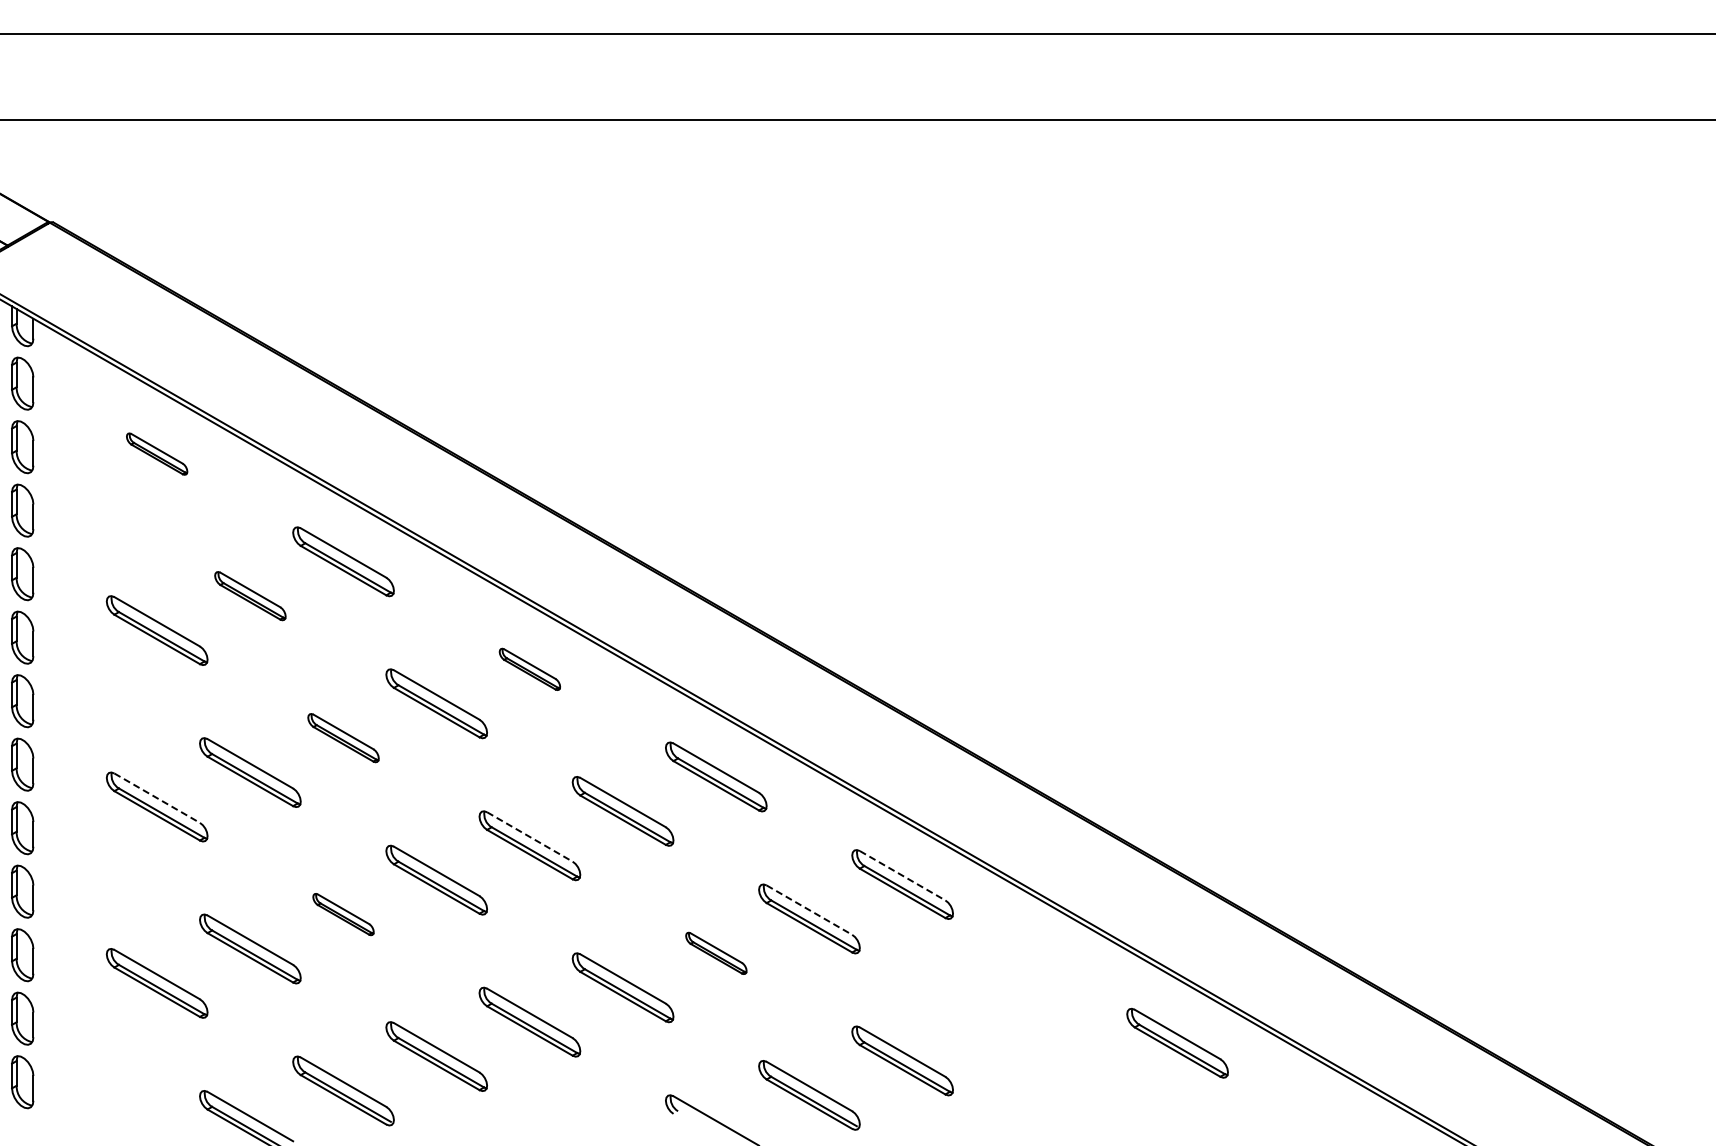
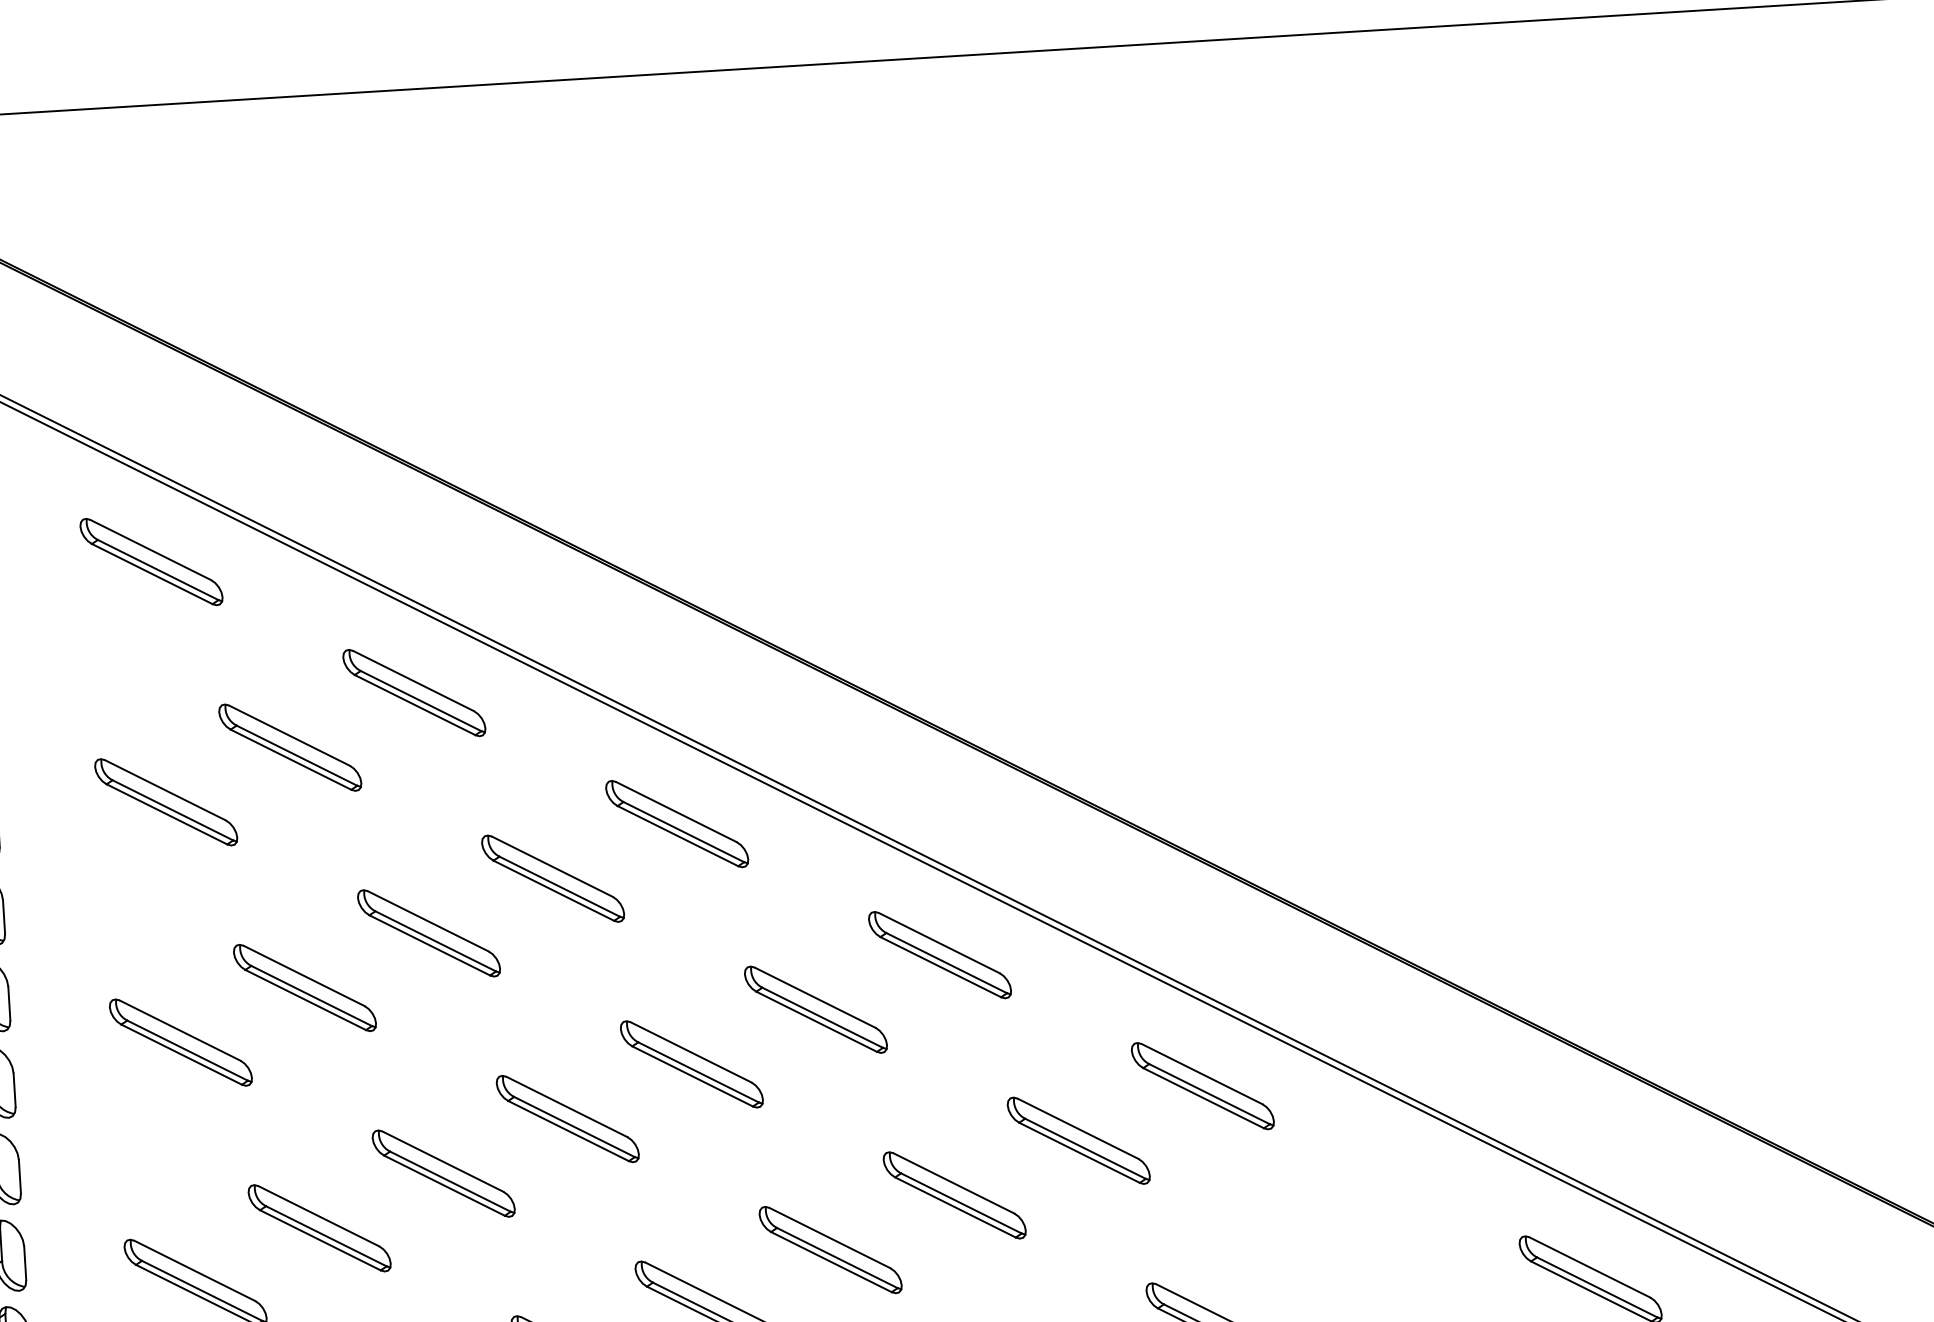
part: (156, 453) -> (150, 561), size x1.67
part: (250, 595) -> (290, 746), size x1.43
part: (529, 669) -> (676, 824), size x1.67
part: (343, 737) -> (428, 932), size x1.43
line: (157, 798) -> (180, 1031), dashed -> solid
line: (530, 837) -> (691, 1053), dashed -> solid
line: (903, 875) -> (1203, 1073), dashed -> solid
line: (809, 910) -> (1078, 1129), dashed -> solid
part: (343, 914) -> (443, 1173), size x1.67
part: (716, 953) -> (955, 1195), size x1.67

